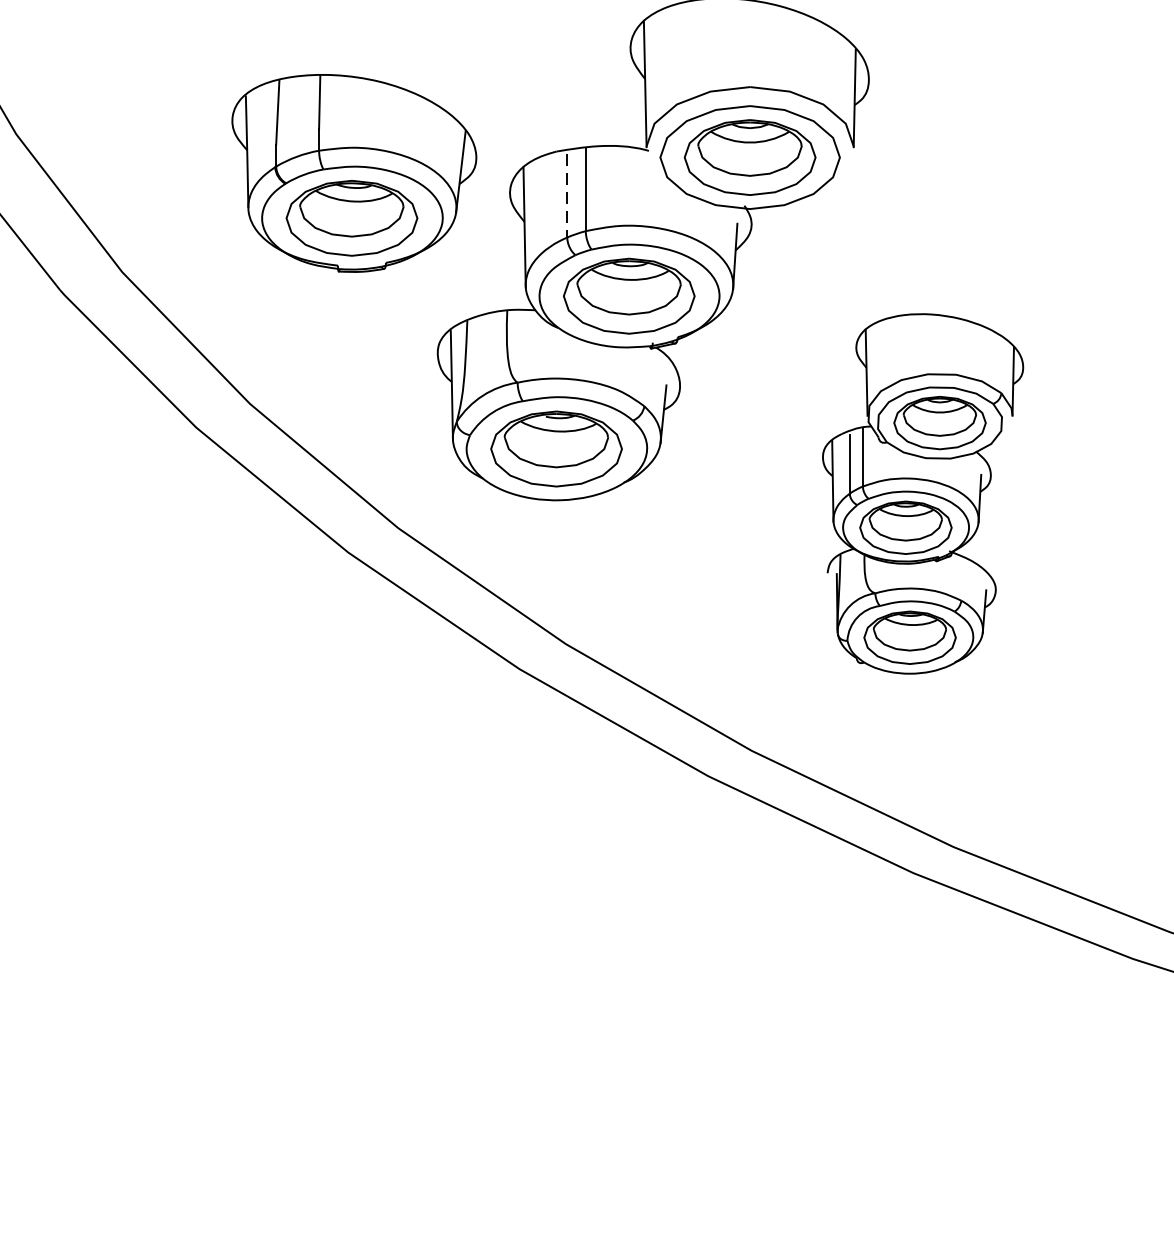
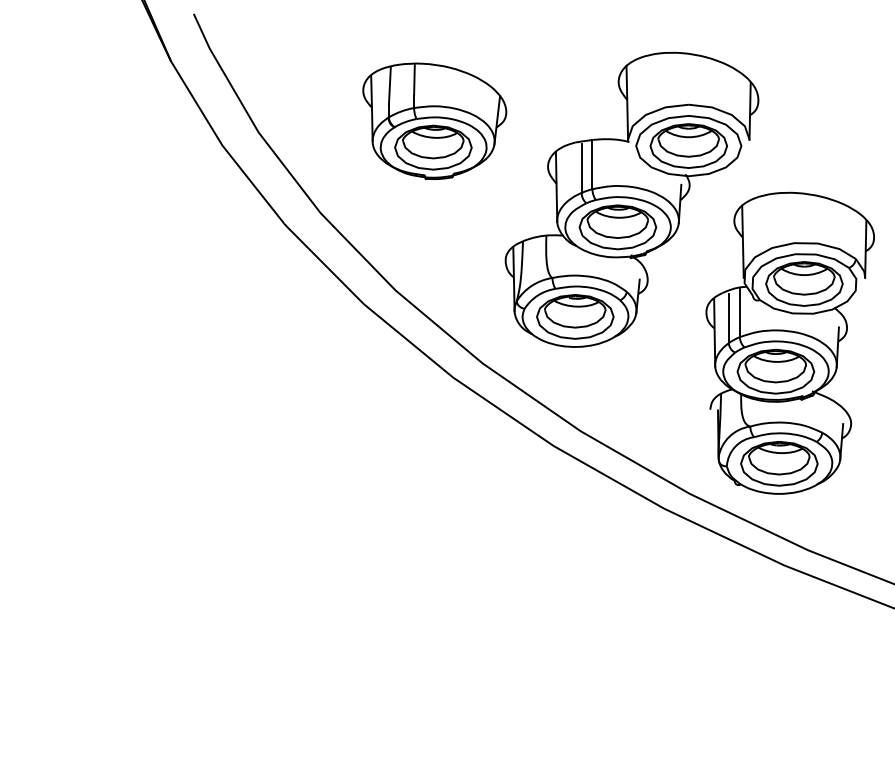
part: (353, 173) -> (434, 121), moved
line: (567, 197) -> (581, 169), dashed -> solid
part: (921, 492) -> (789, 342), size x1.43

